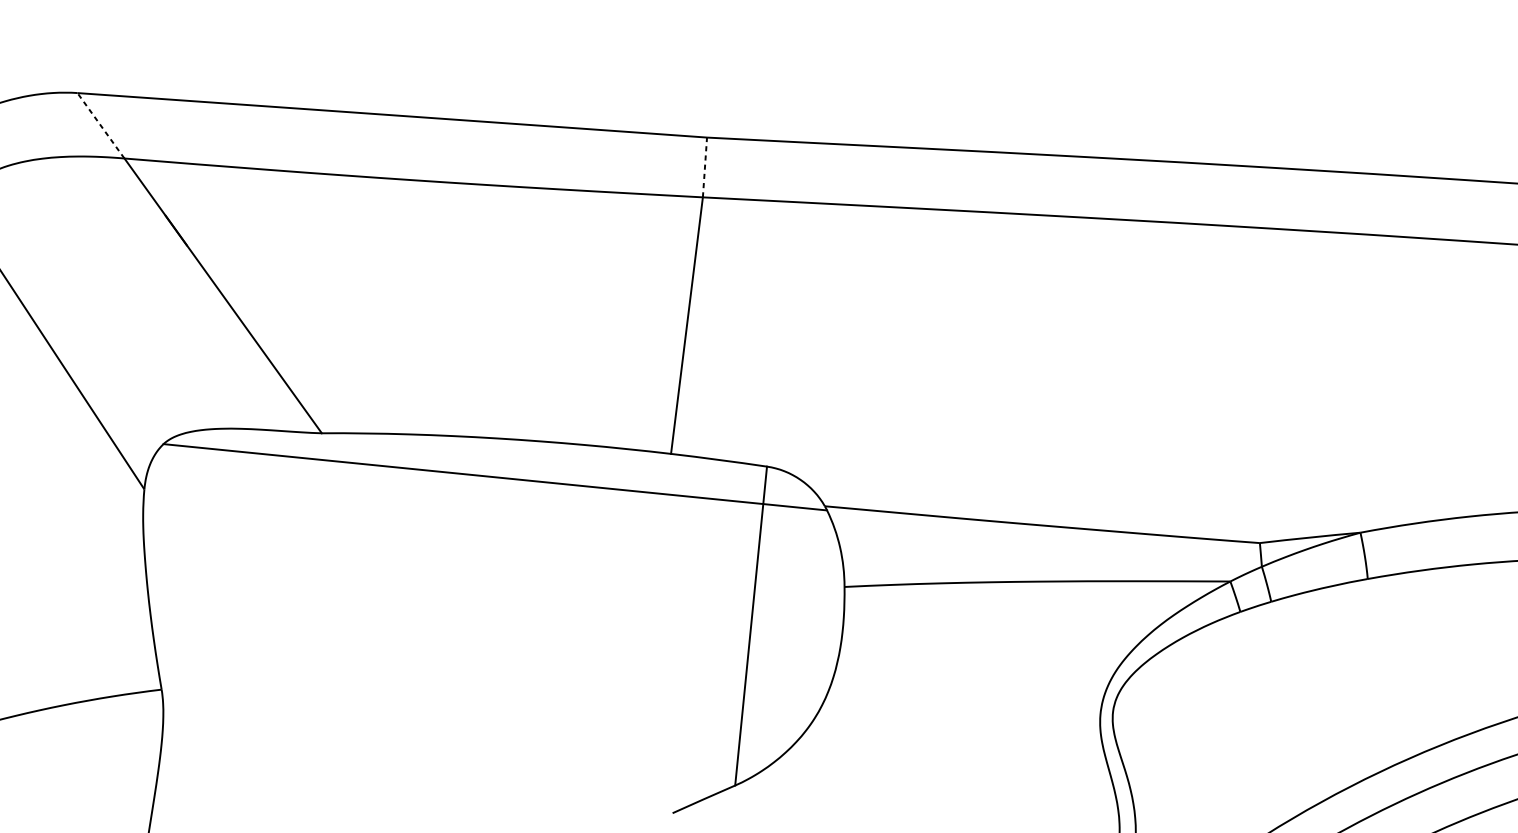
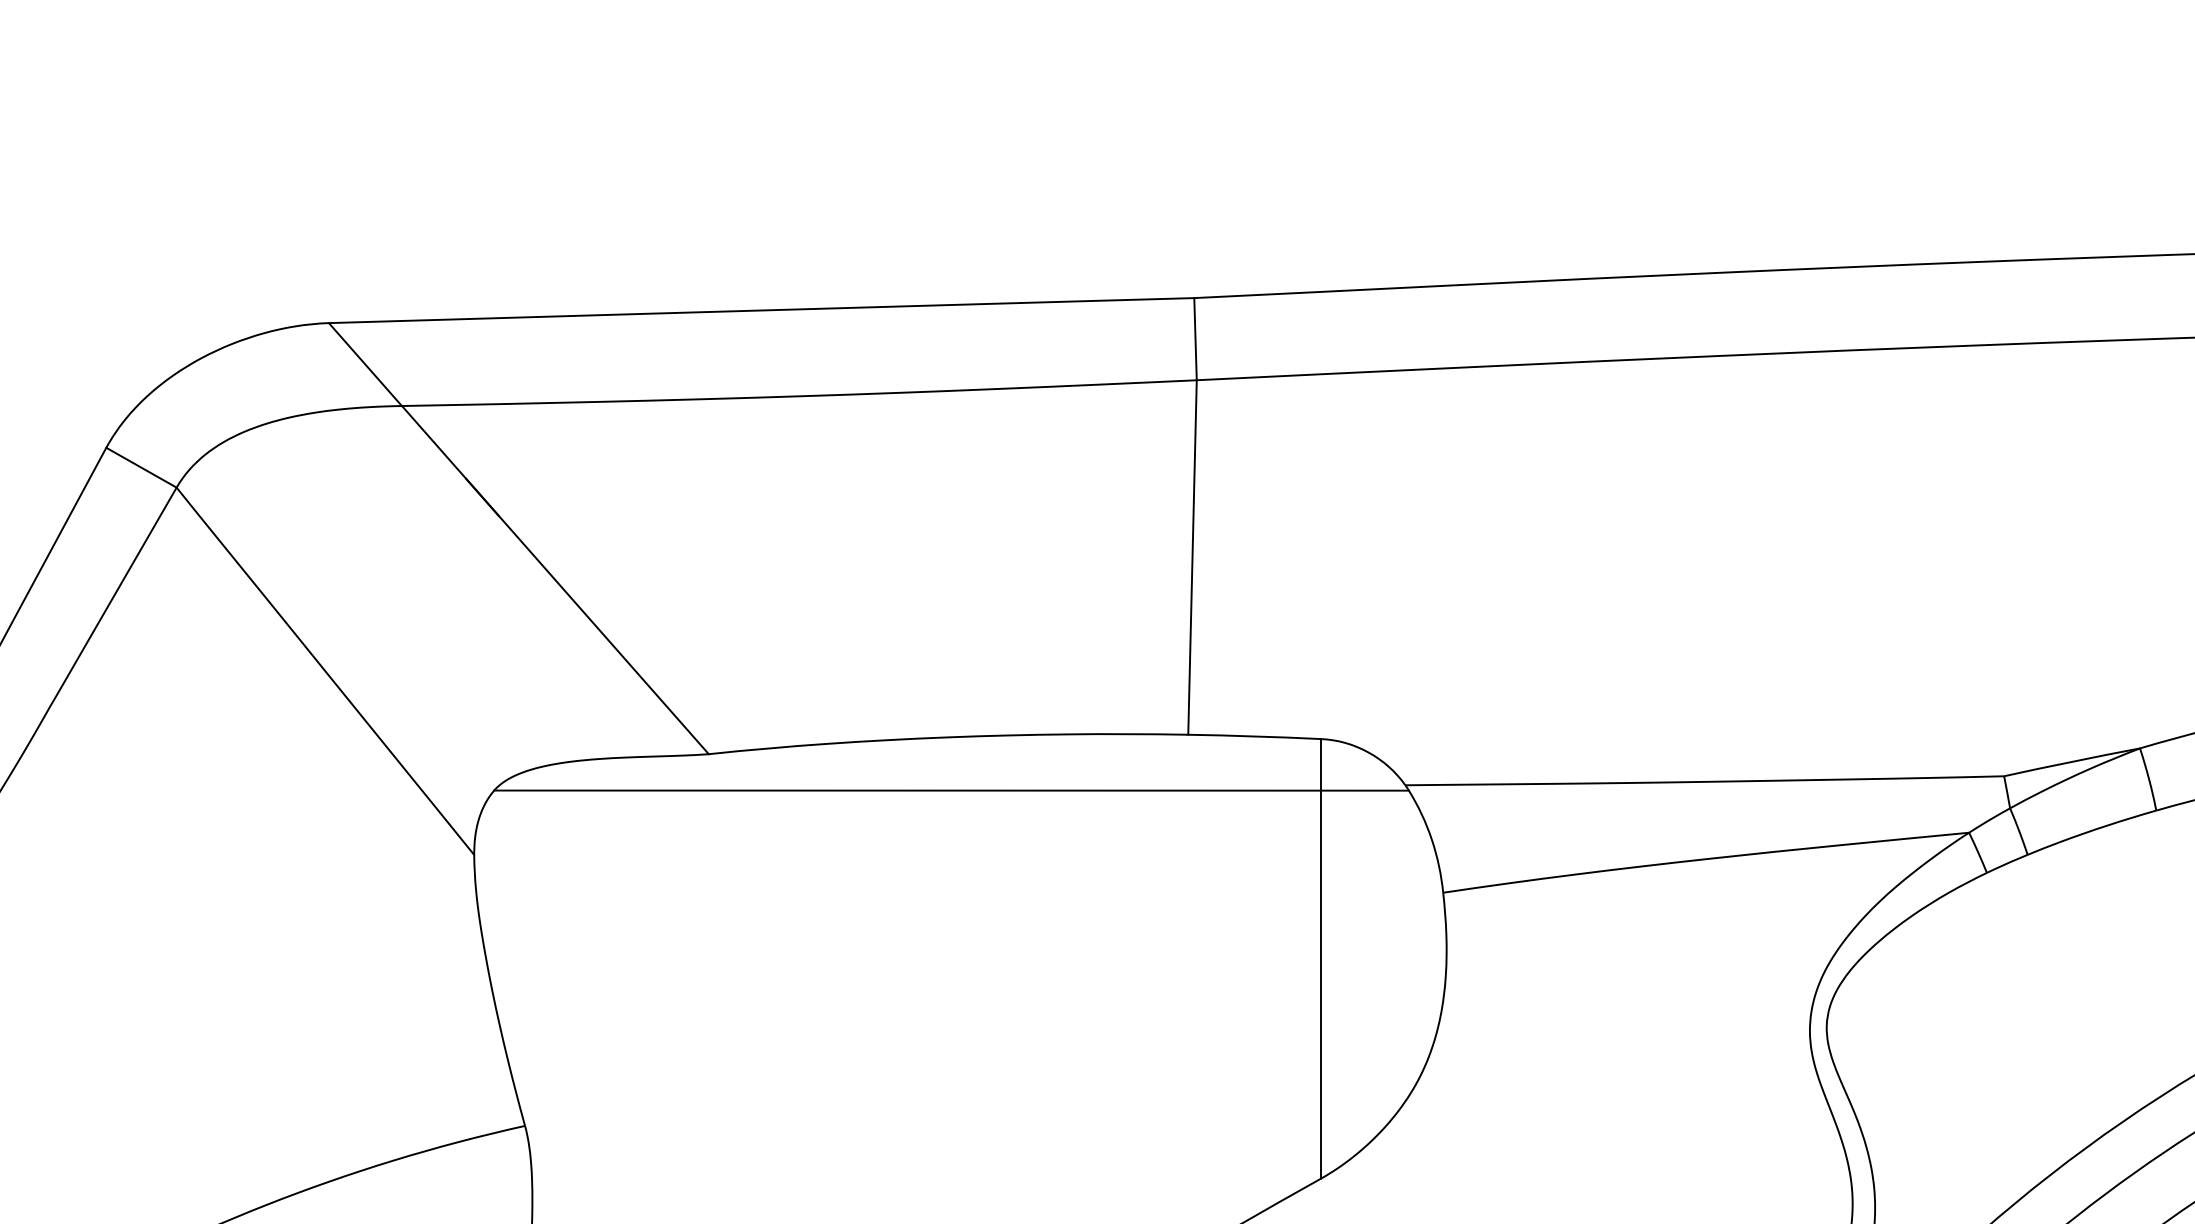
line: (101, 125) -> (365, 364), dashed -> solid
line: (705, 166) -> (1195, 338), dashed -> solid

